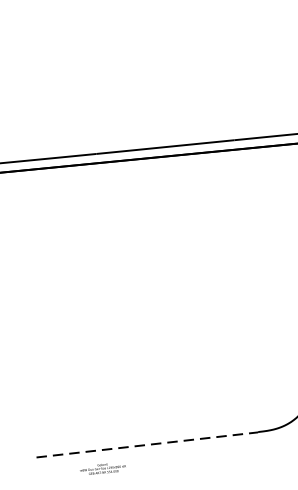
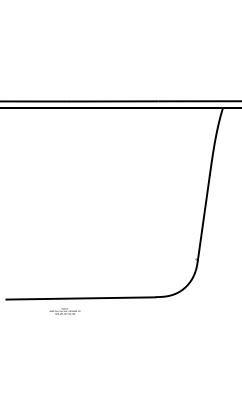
line: (148, 444) -> (81, 298), dashed -> solid
text: (102, 468) -> (64, 311), moved

